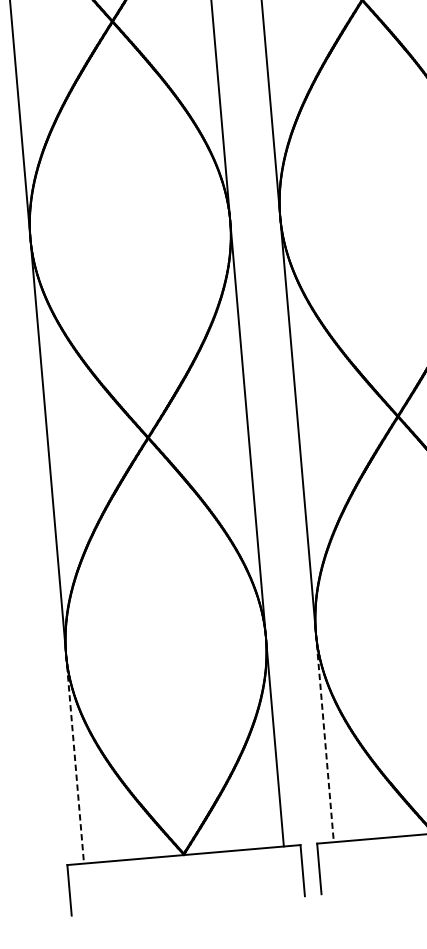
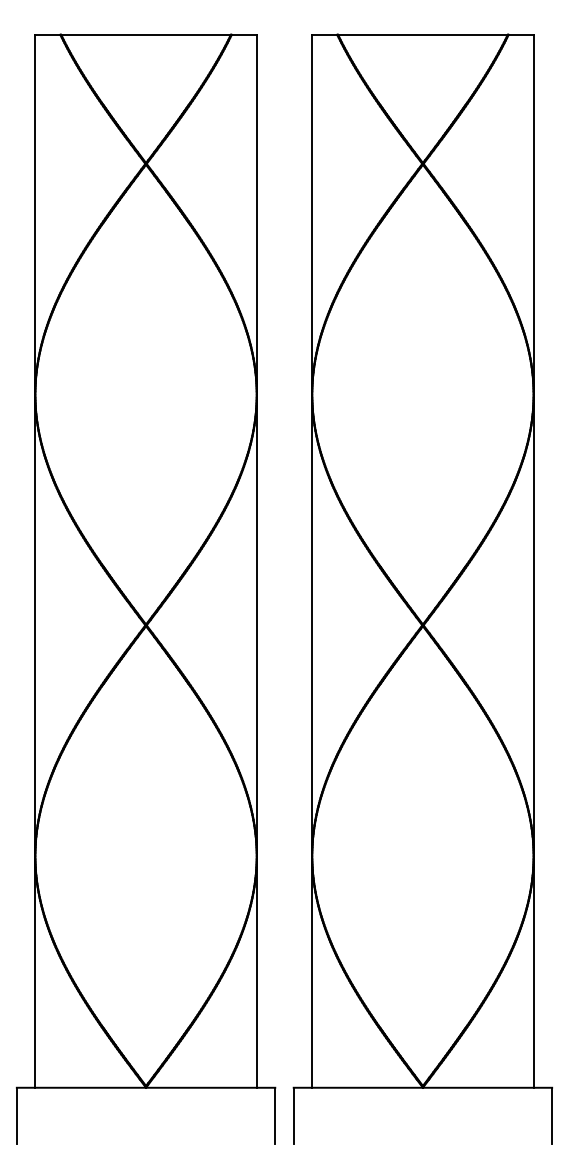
line: (325, 738) -> (312, 972), dashed -> solid
line: (75, 759) -> (35, 972), dashed -> solid

